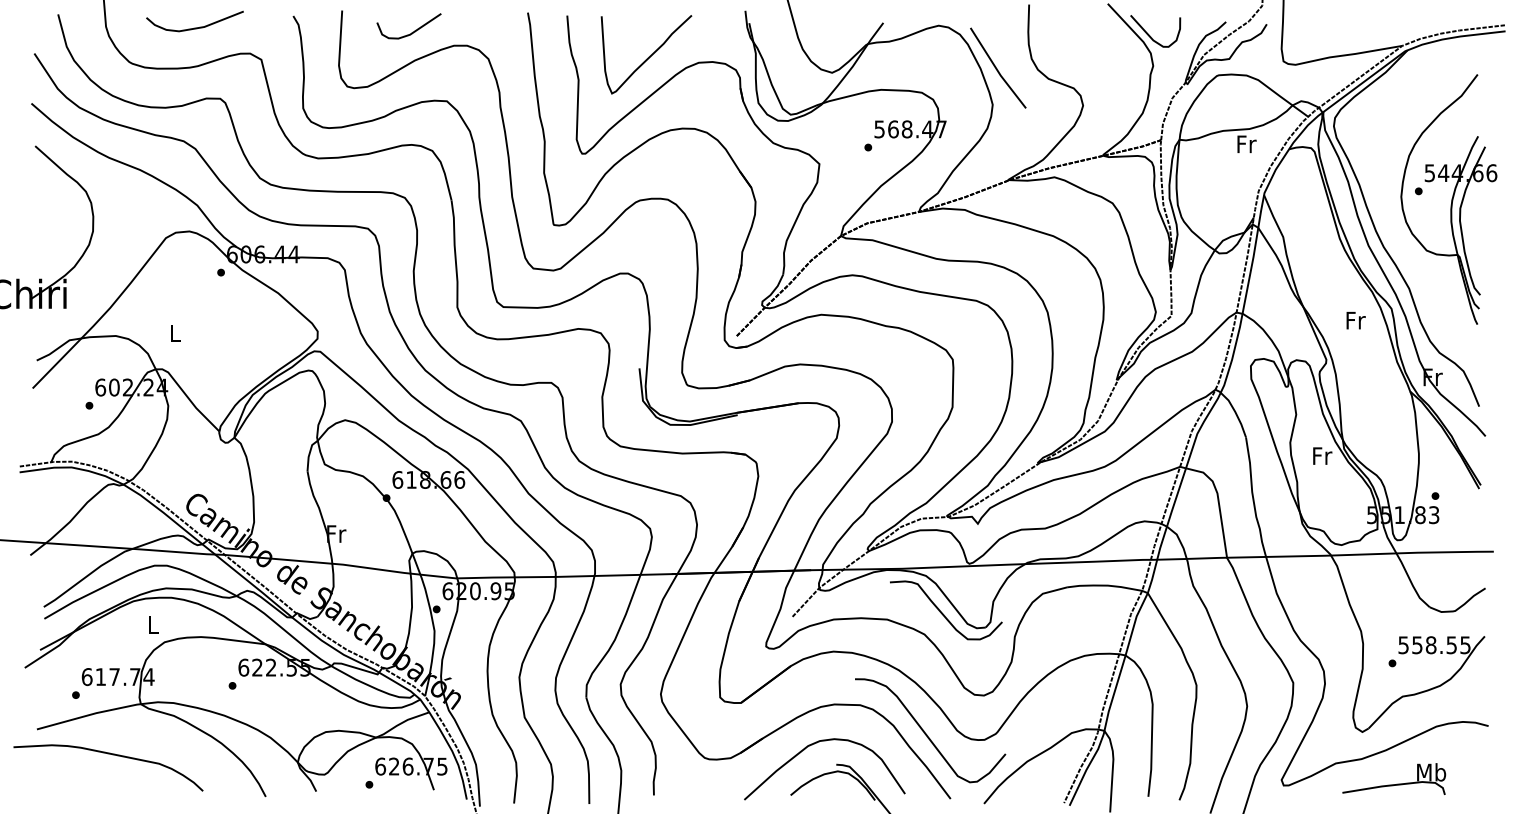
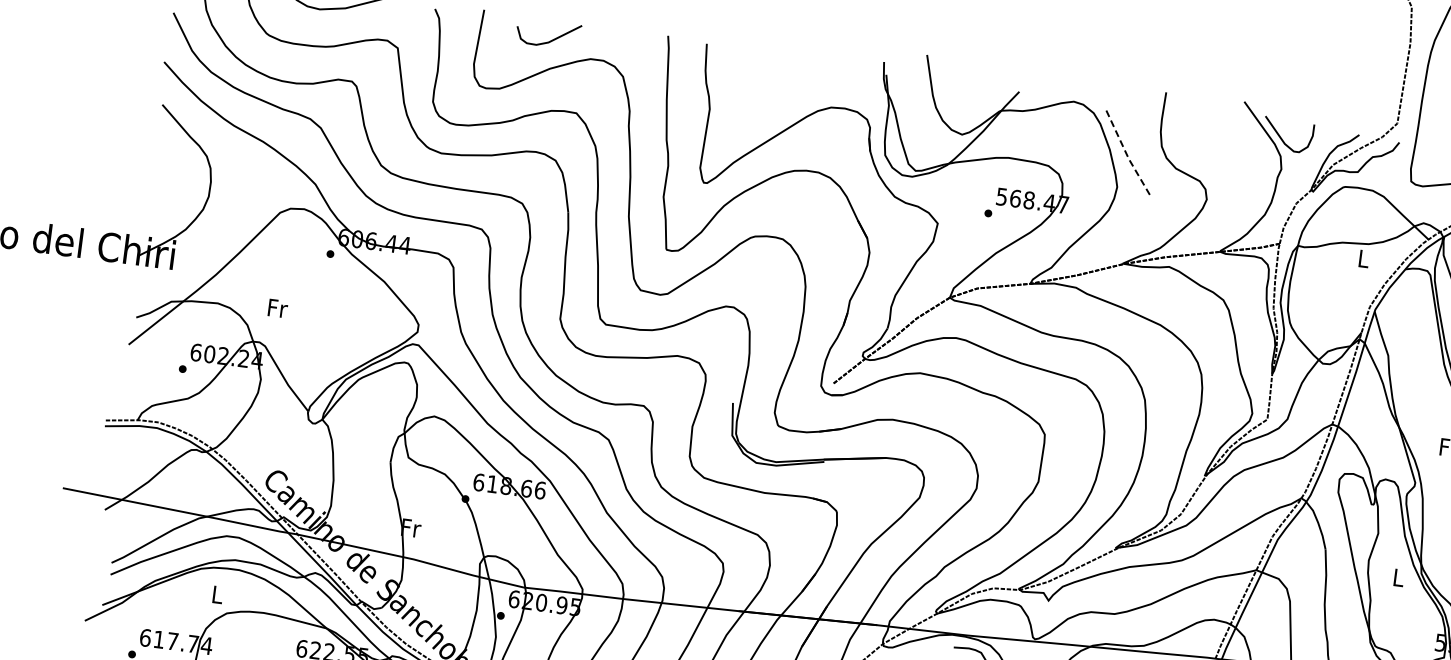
curve: (648, 56) -> (782, 94), removed
line: (997, 69) -> (1126, 152), solid -> dashed
text: (1246, 144) -> (1363, 259), Fr -> L
text: (175, 333) -> (277, 308), L -> Fr
text: (1322, 455) -> (1399, 577), Fr -> L

